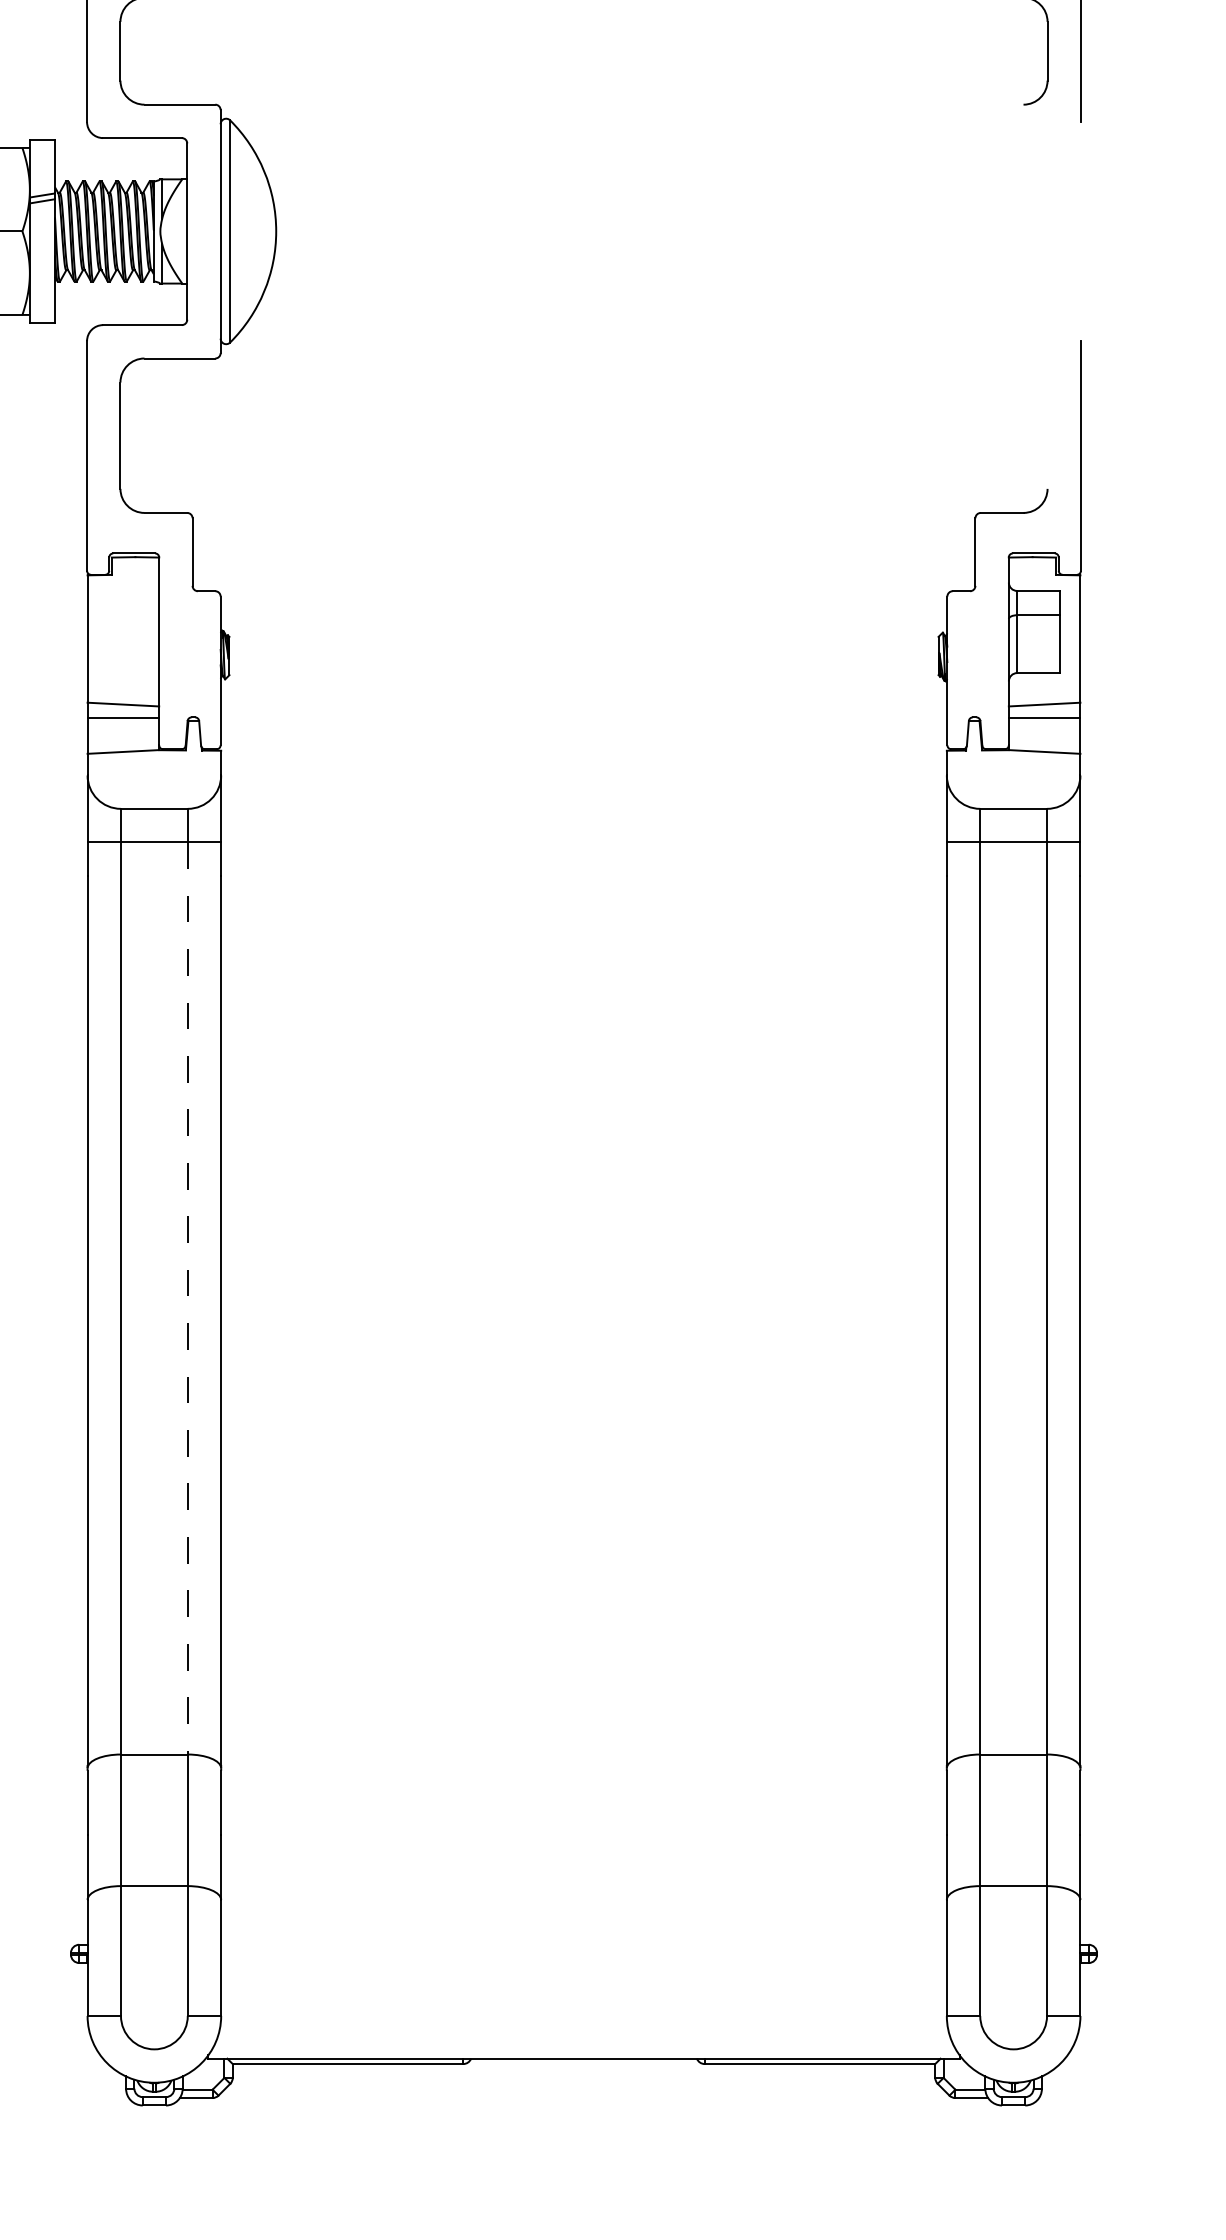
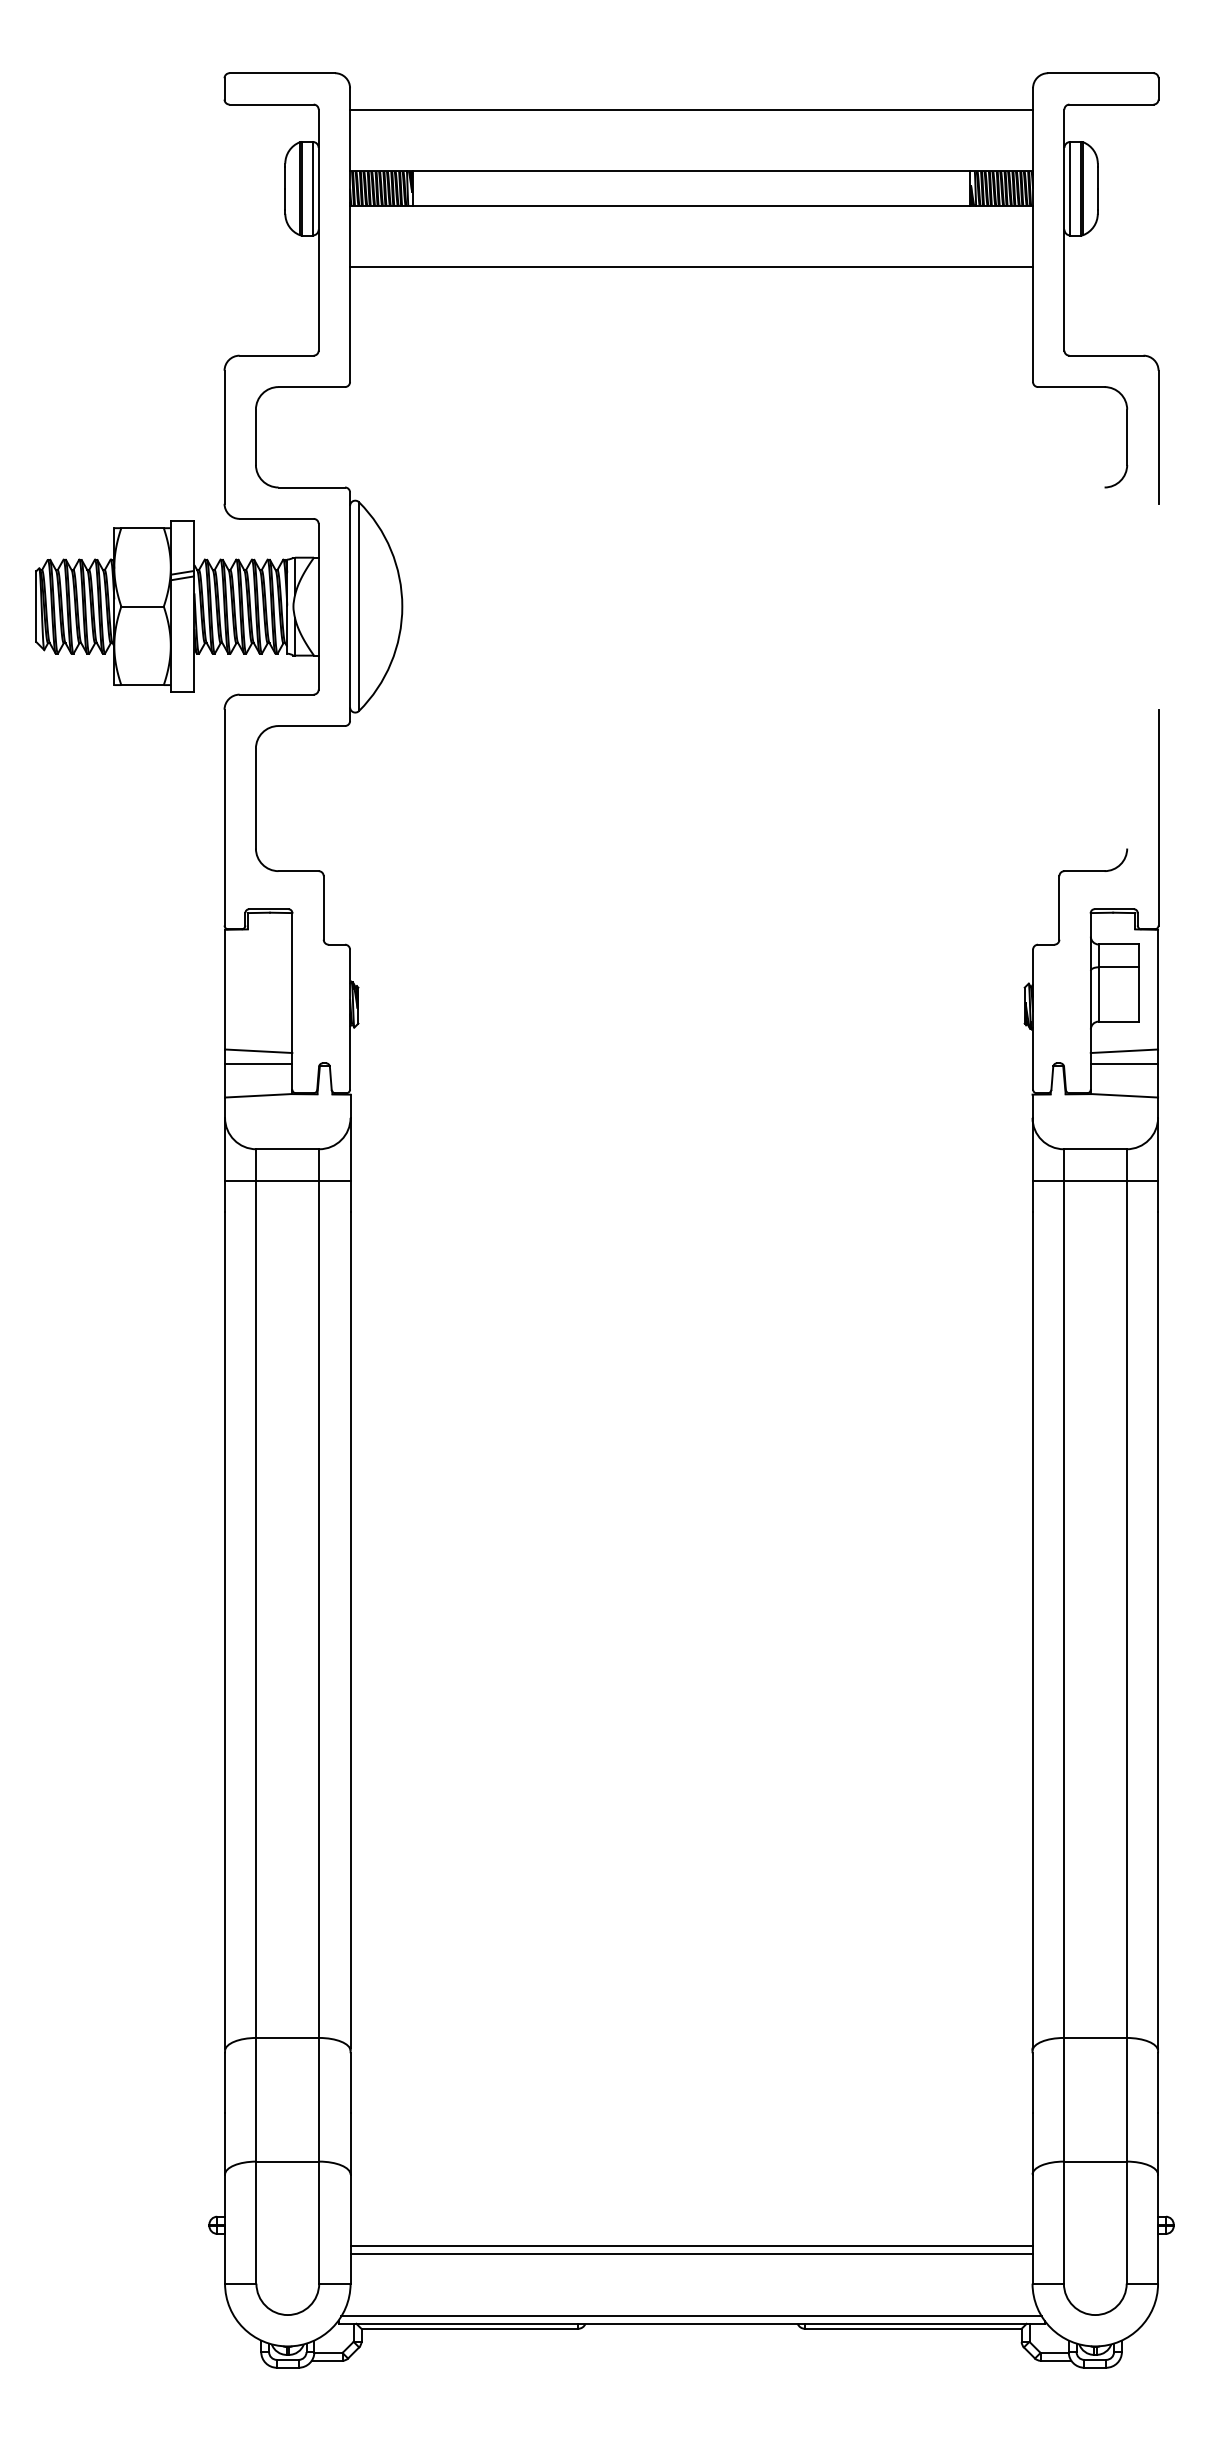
line: (188, 1298) -> (319, 1609), dashed -> solid
line: (583, 1975) -> (691, 2245), added
line: (583, 1983) -> (691, 2253), added
line: (583, 2050) -> (691, 2316), added

